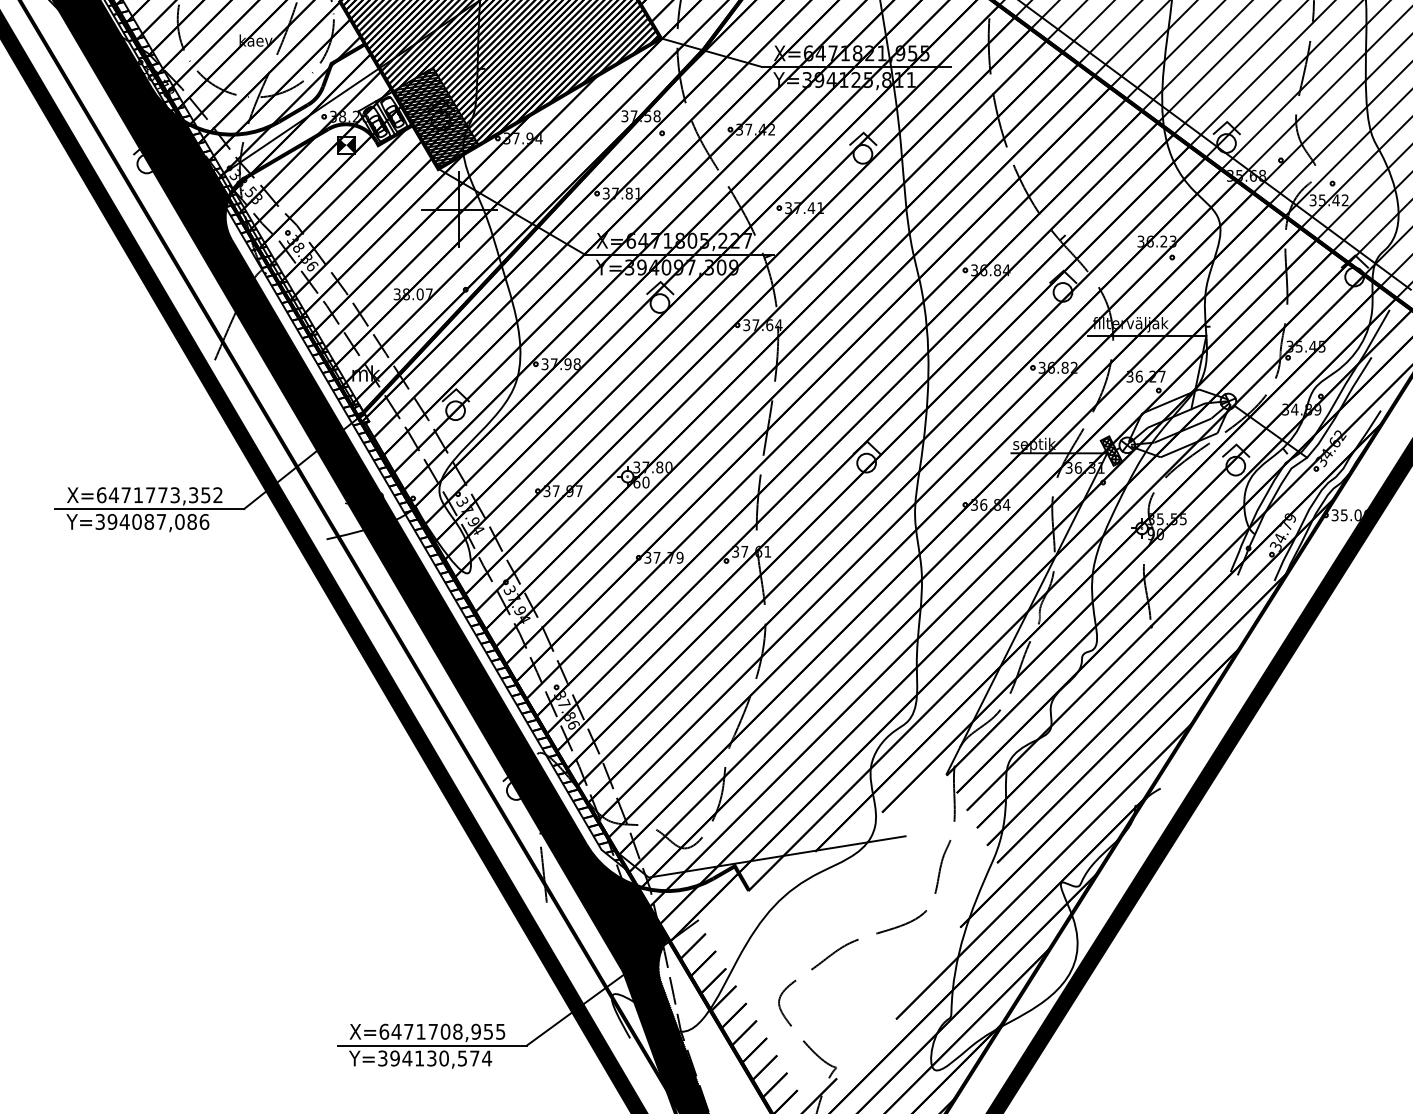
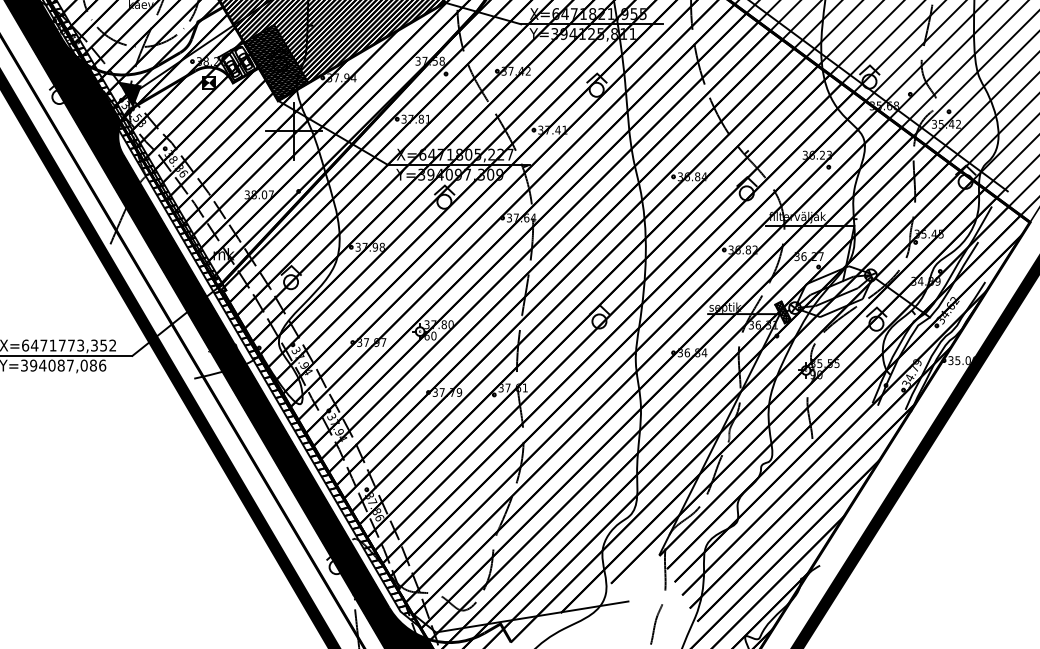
fill: (240, 160) -> (129, 94), added

